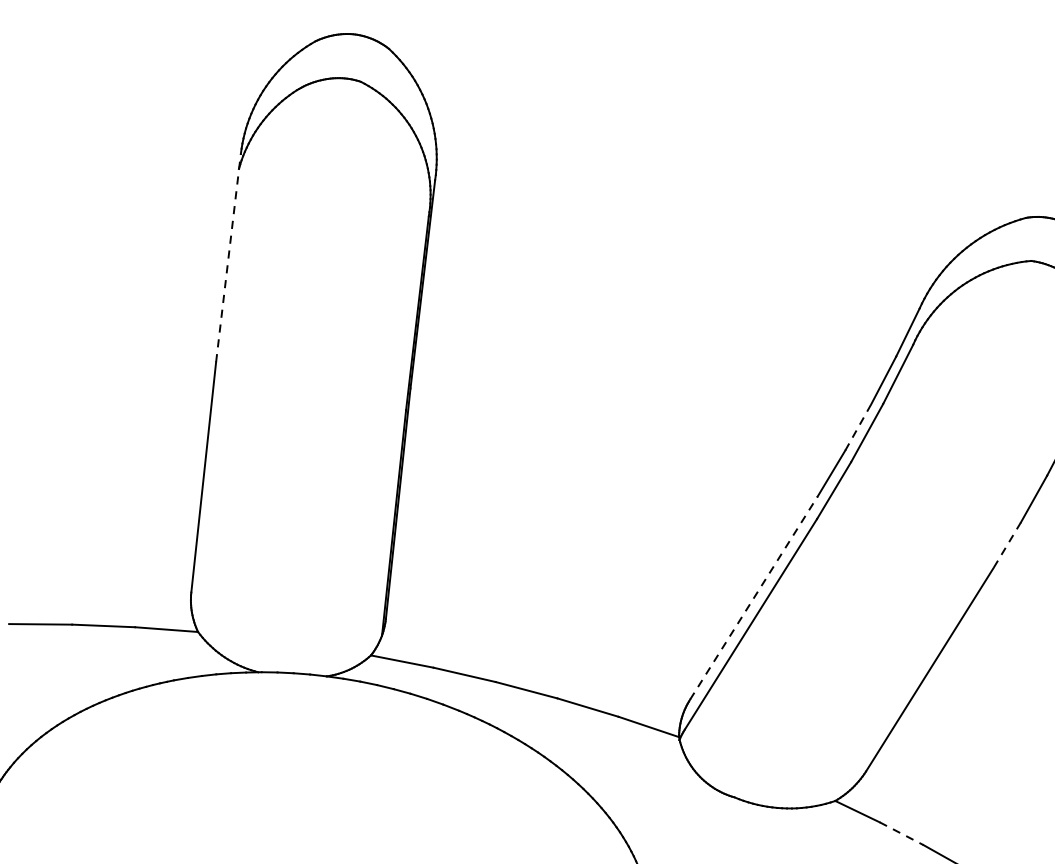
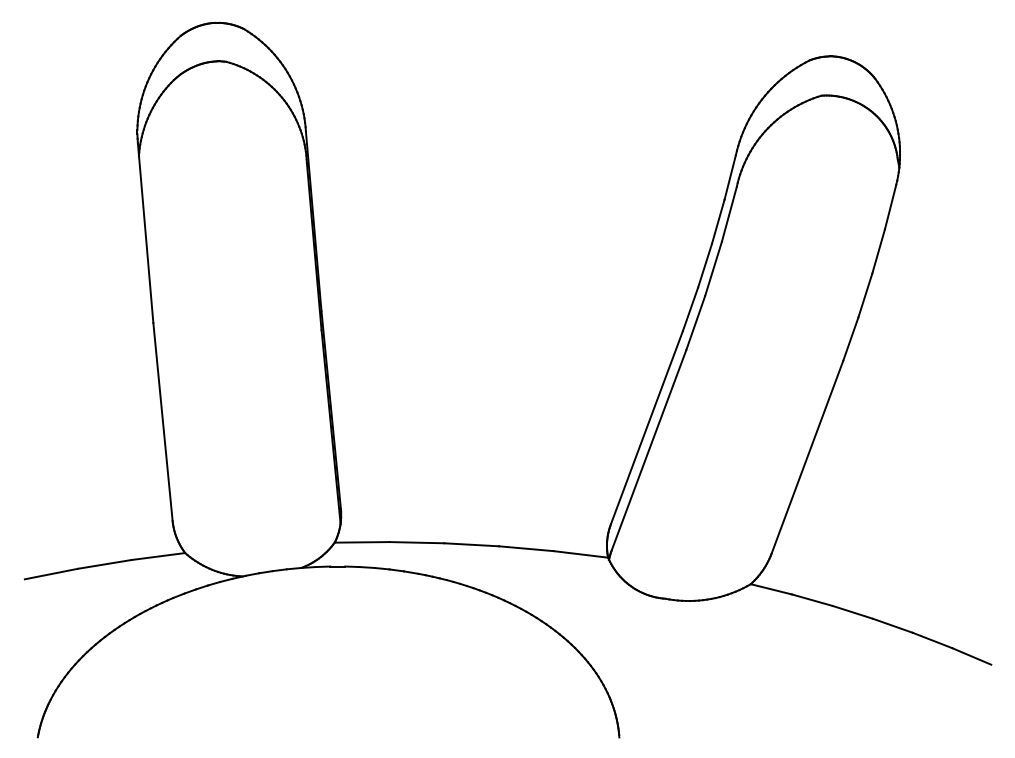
line: (228, 257) -> (145, 232), dashed -> solid
line: (858, 427) -> (705, 265), dashed -> solid
line: (1006, 545) -> (850, 339), dashed -> solid
line: (754, 598) -> (647, 427), dashed -> solid
line: (901, 834) -> (812, 600), dashed -> solid

